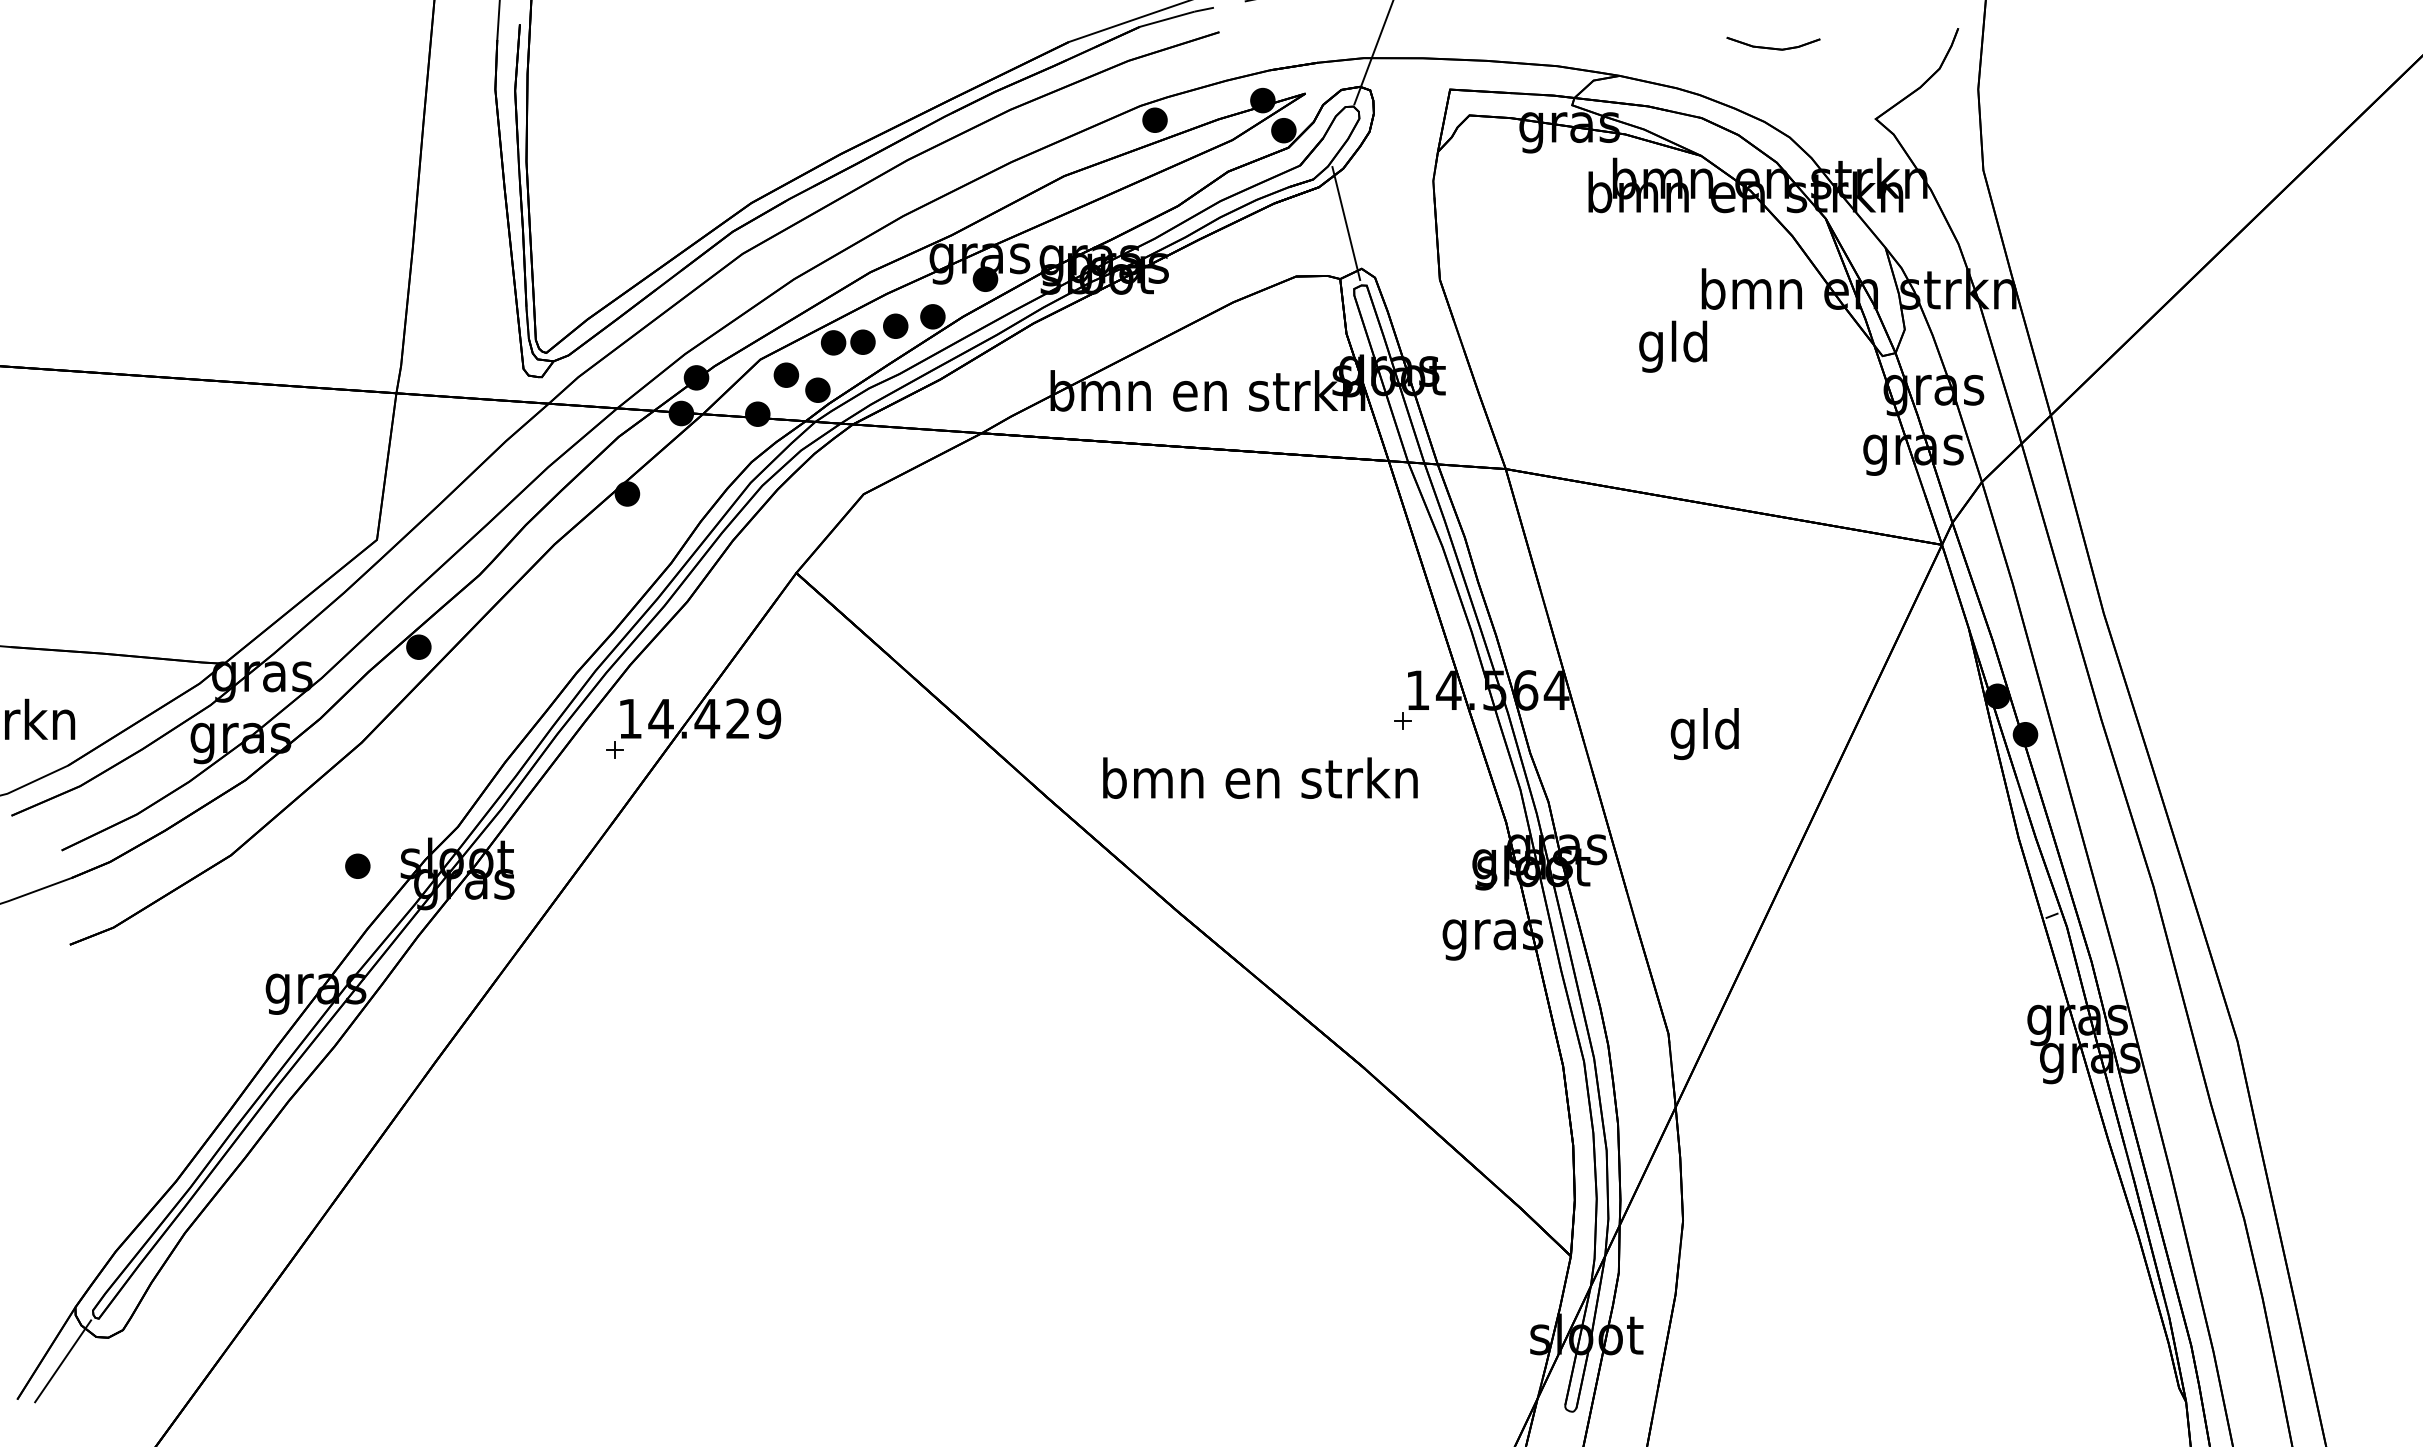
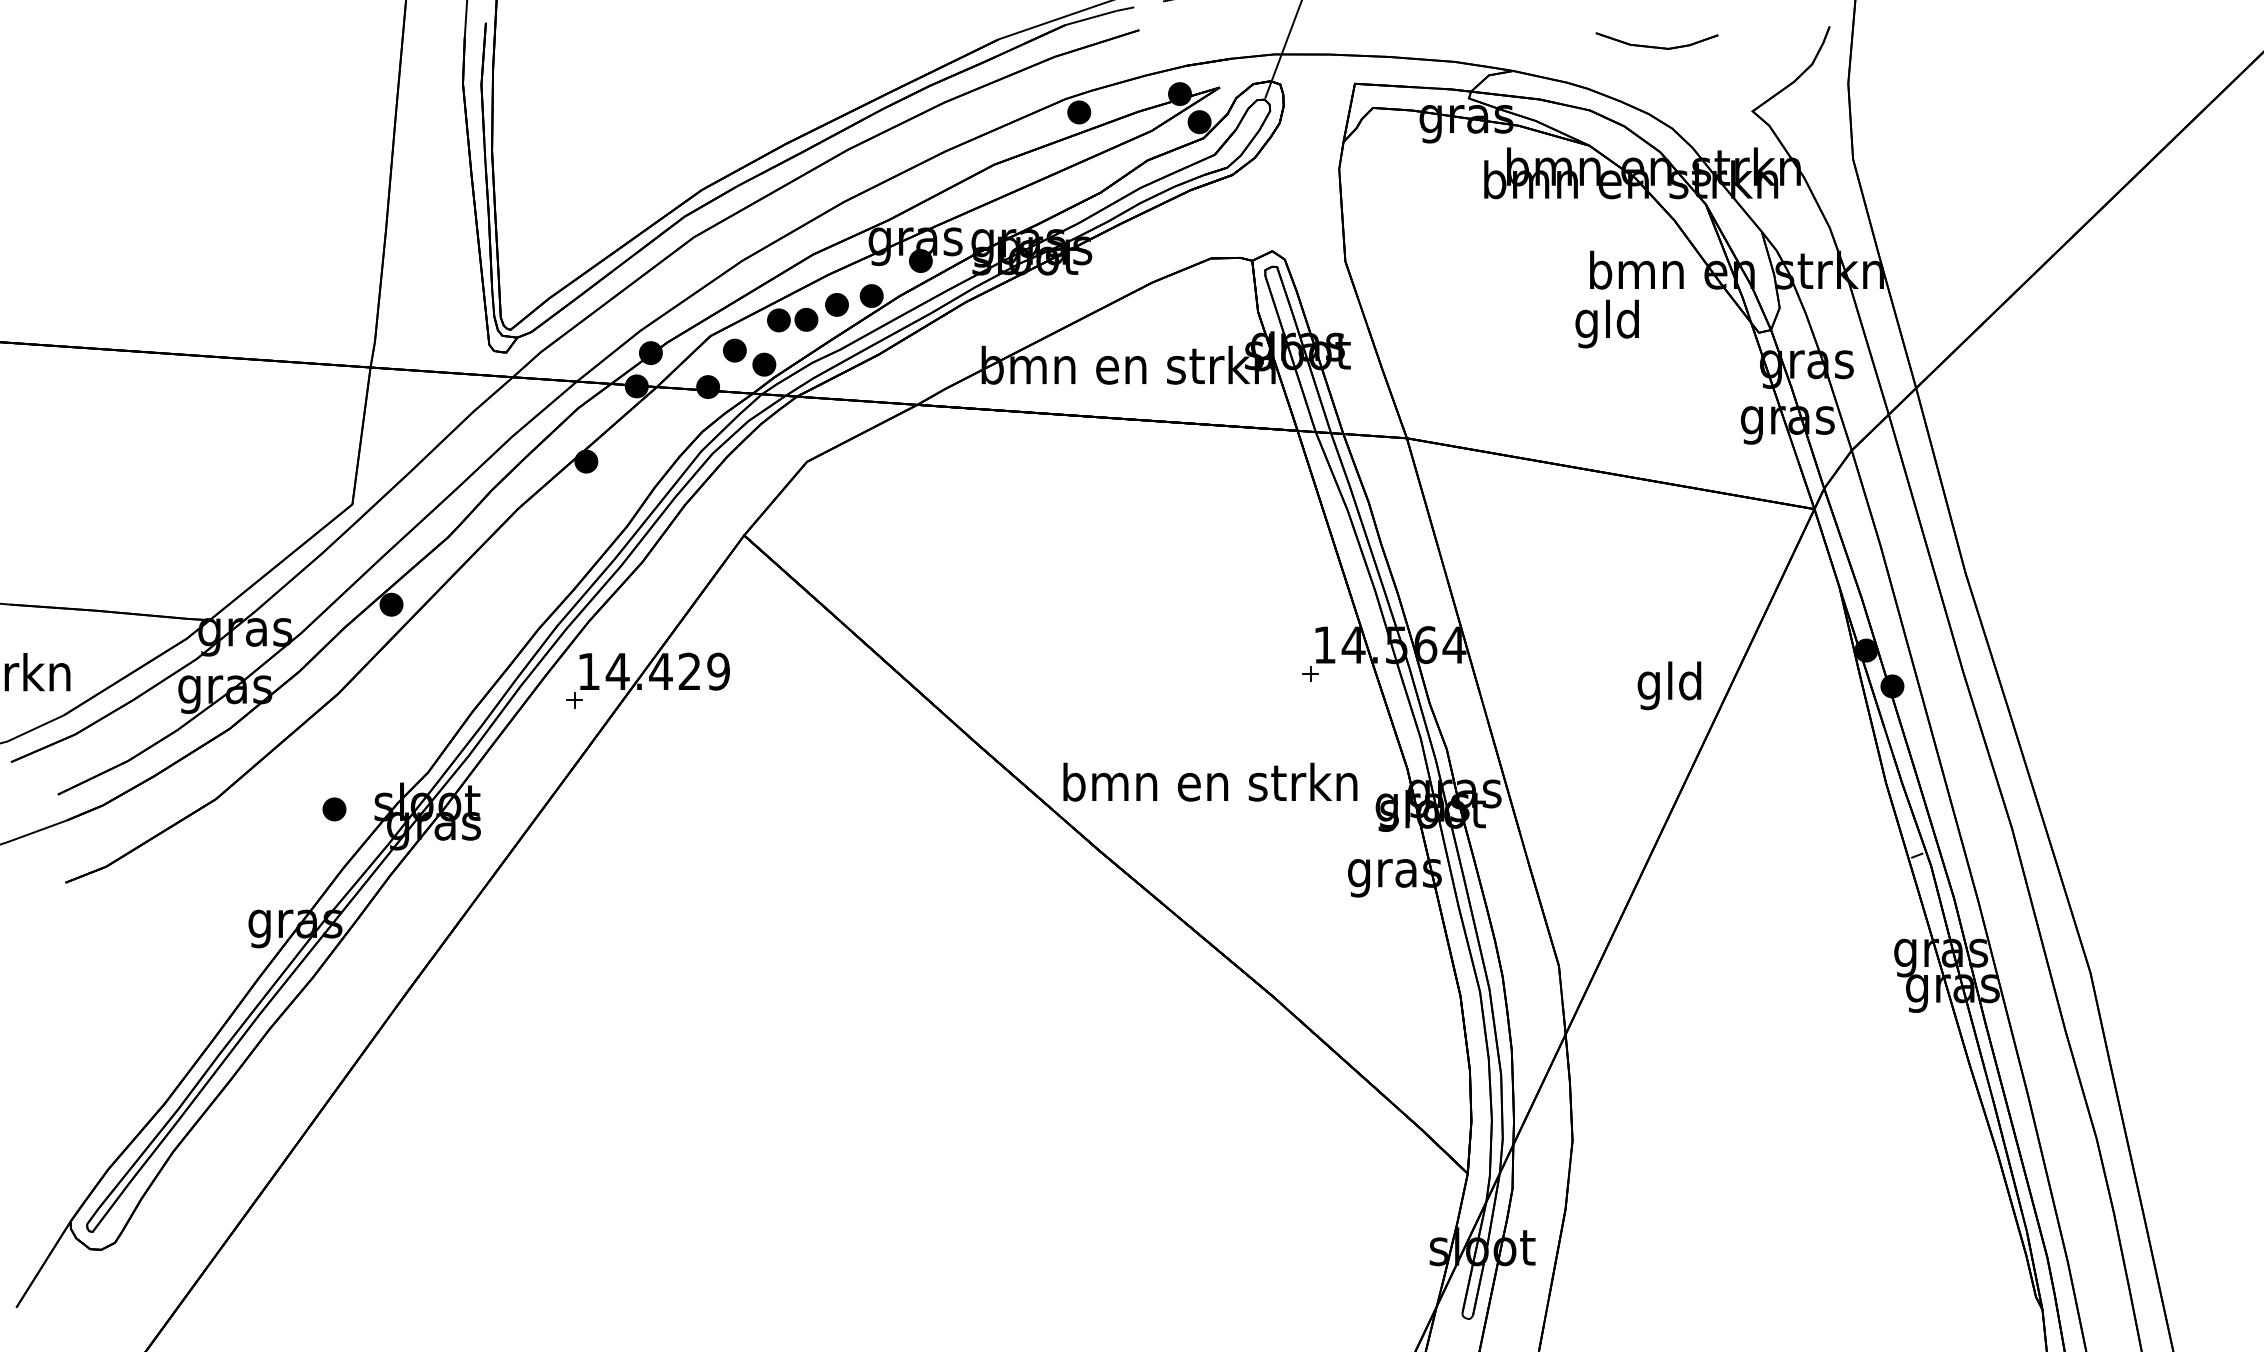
part: (1773, 43) -> (1657, 40), size x1.4
line: (1346, 223) -> (1258, 208), removed
text: (1673, 346) -> (1607, 323), moved
text: (1704, 734) -> (1669, 686), moved
text: (1260, 777) -> (1210, 781), moved
line: (63, 1361) -> (59, 1272), removed

